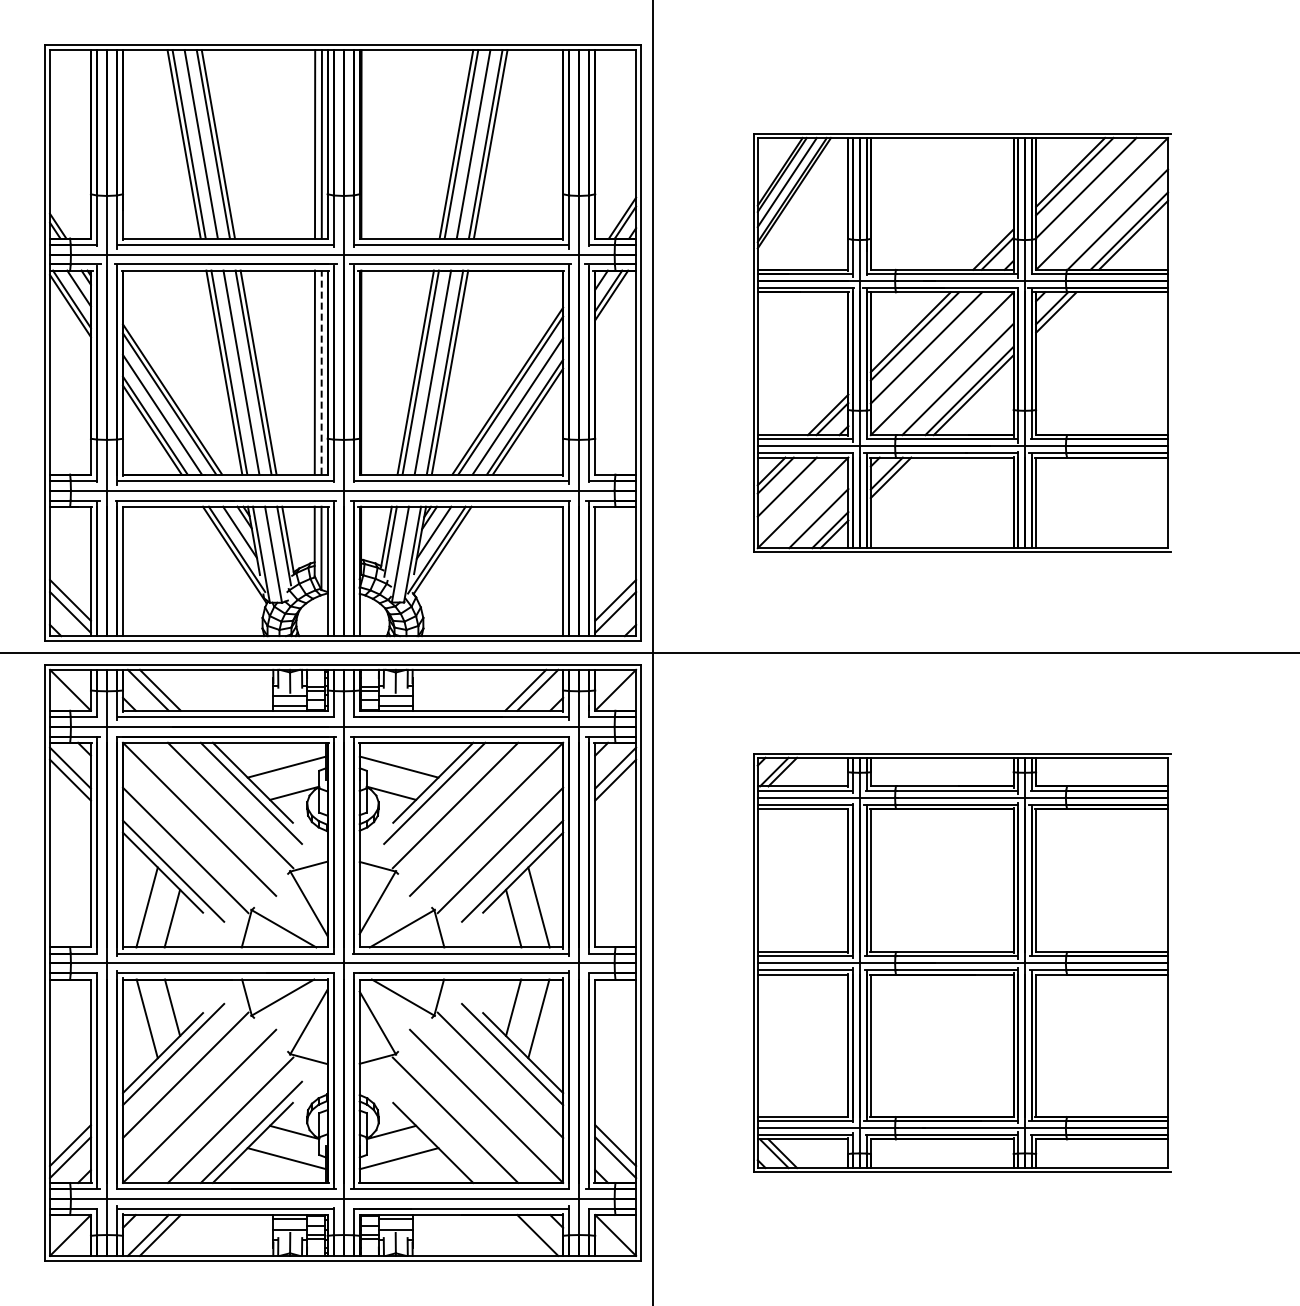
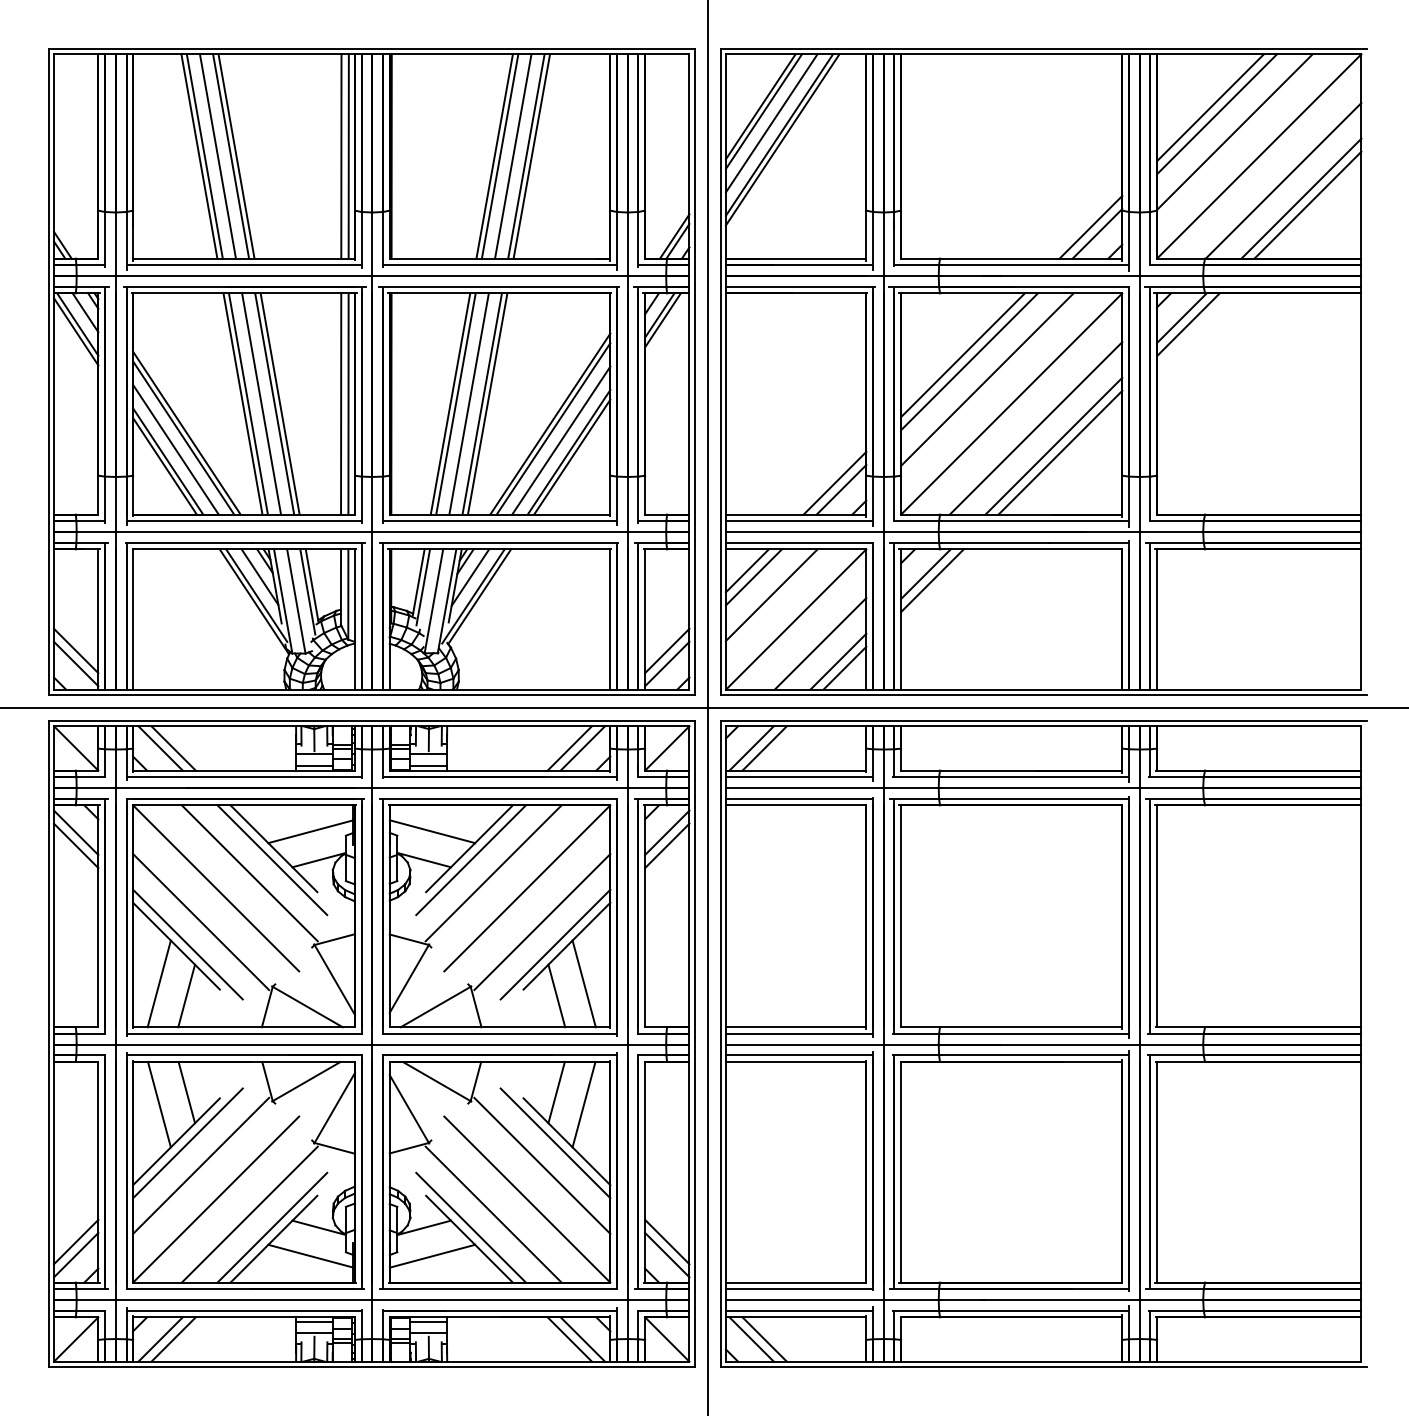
part: (962, 342) -> (1043, 371), size x1.43
line: (321, 372) -> (348, 403), dashed -> solid
part: (962, 962) -> (1043, 1043), size x1.43
line: (434, 1131) -> (470, 1226), added
line: (525, 1235) -> (569, 1339), added

